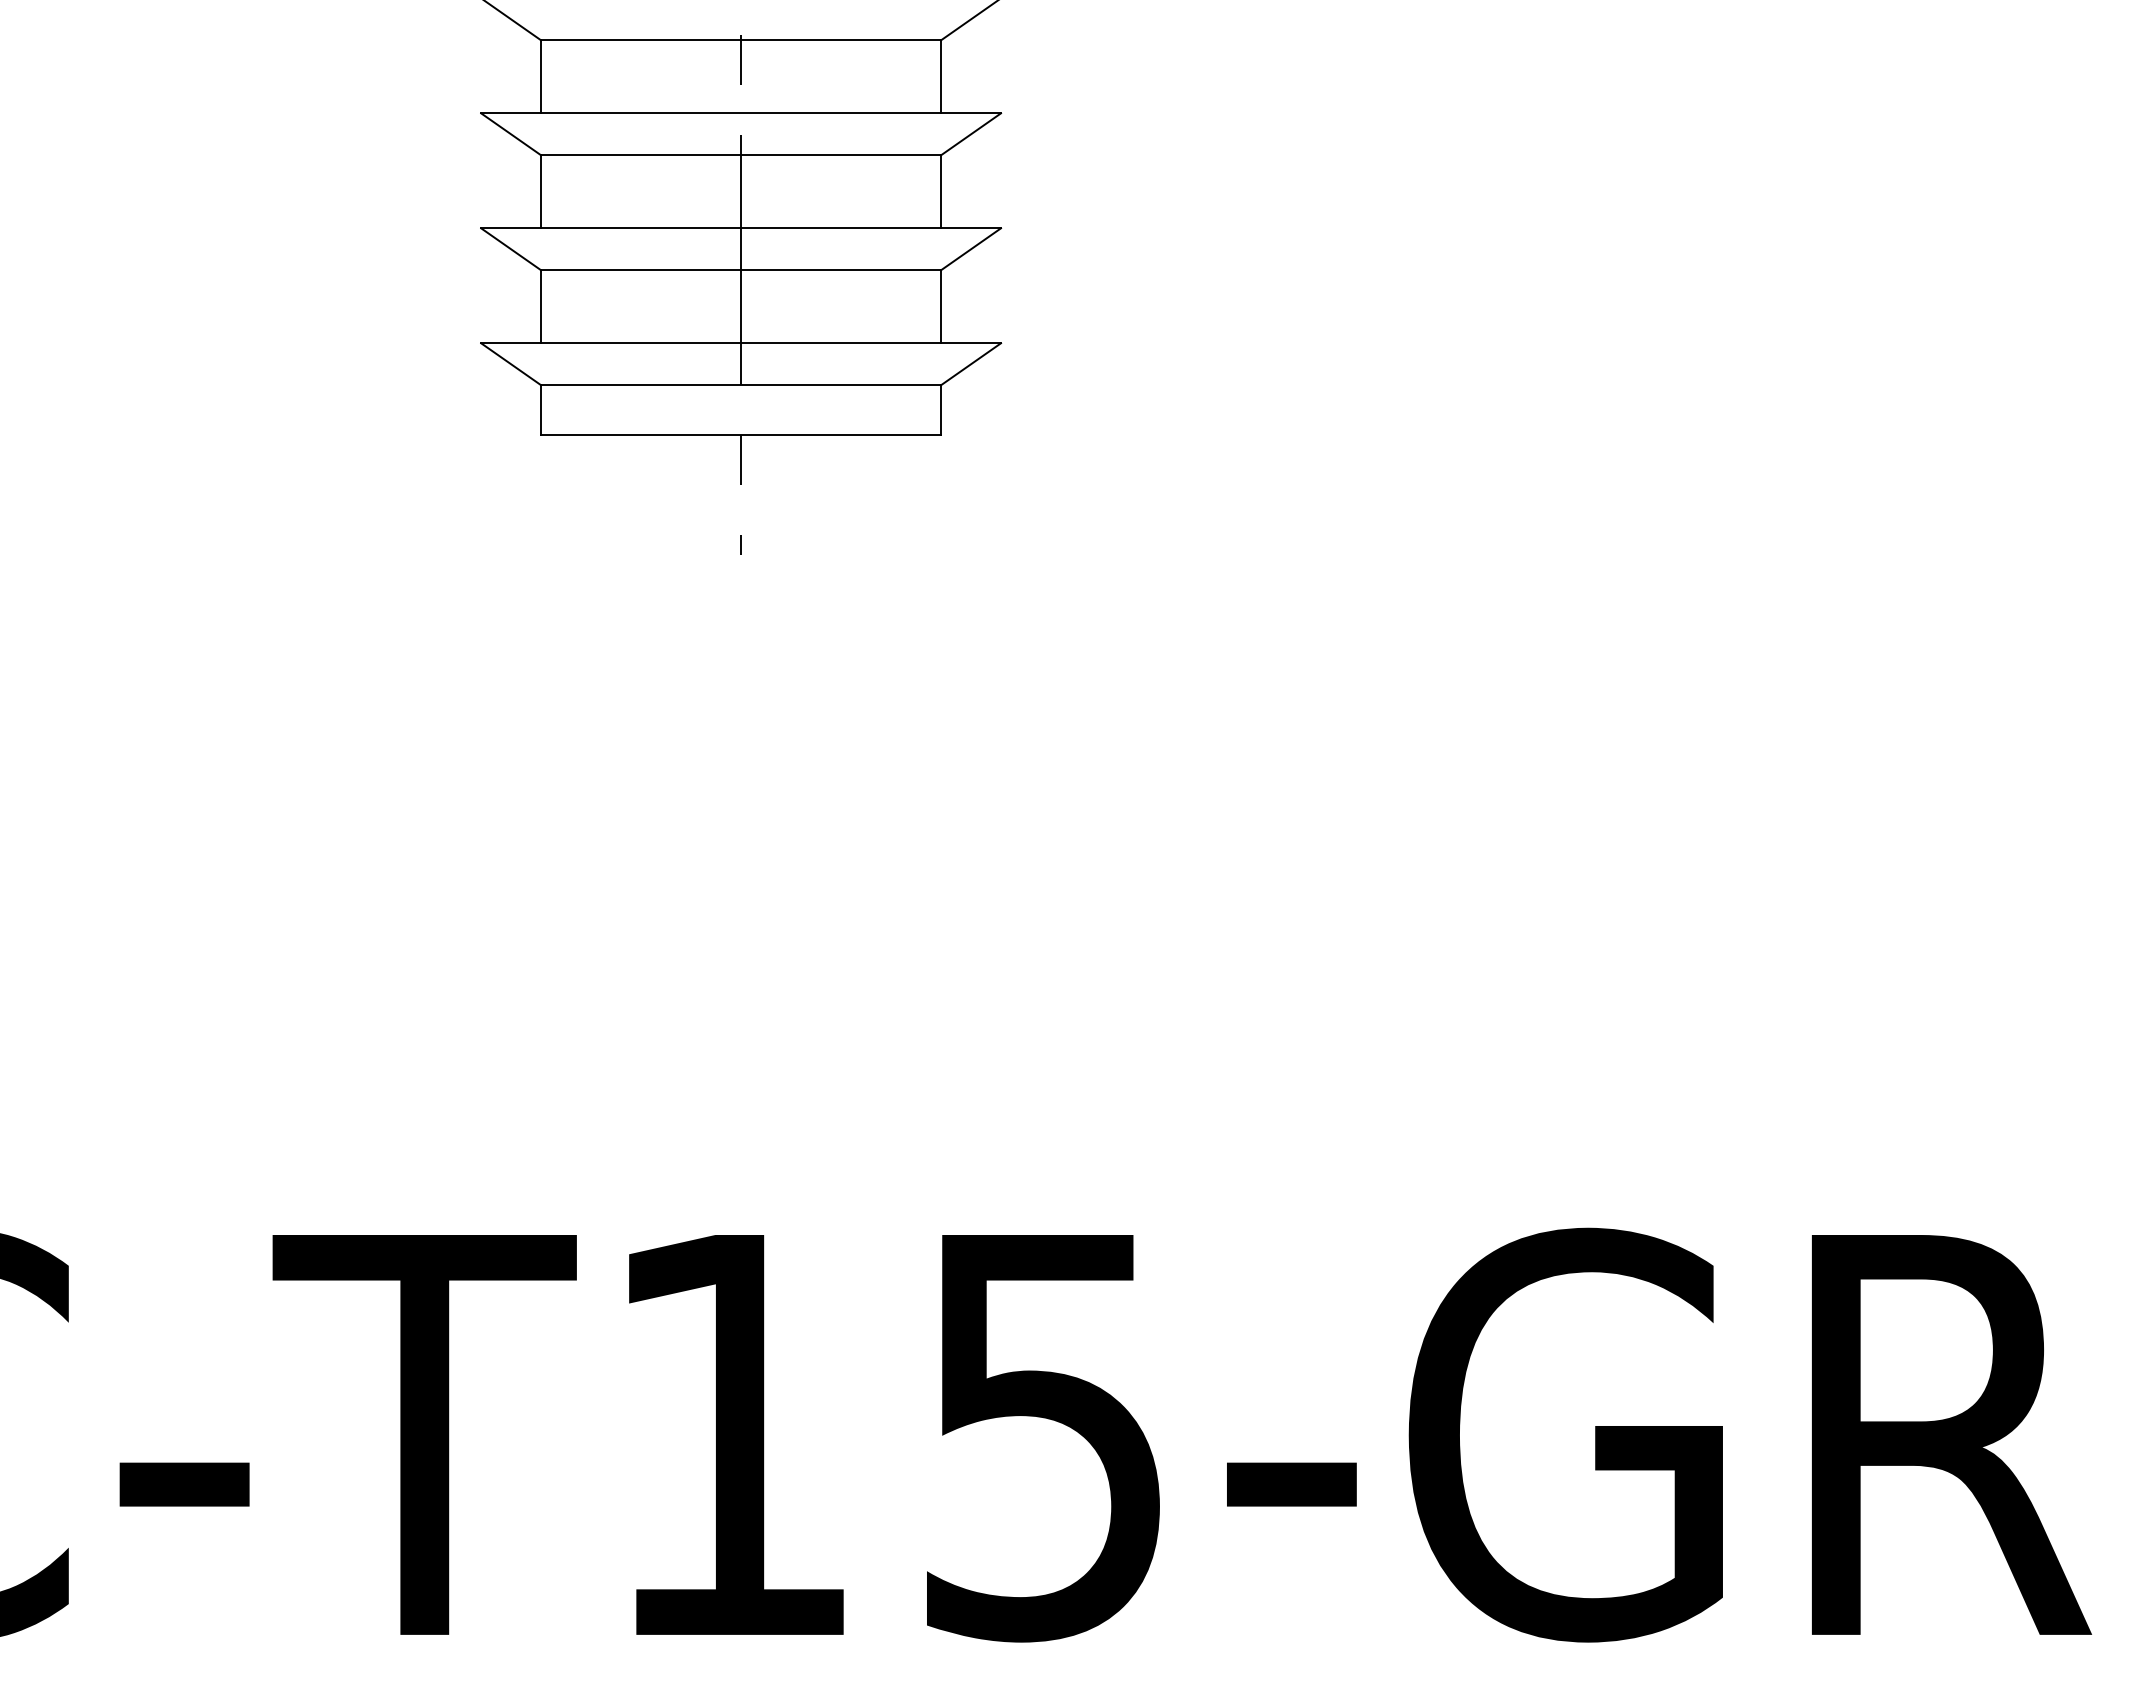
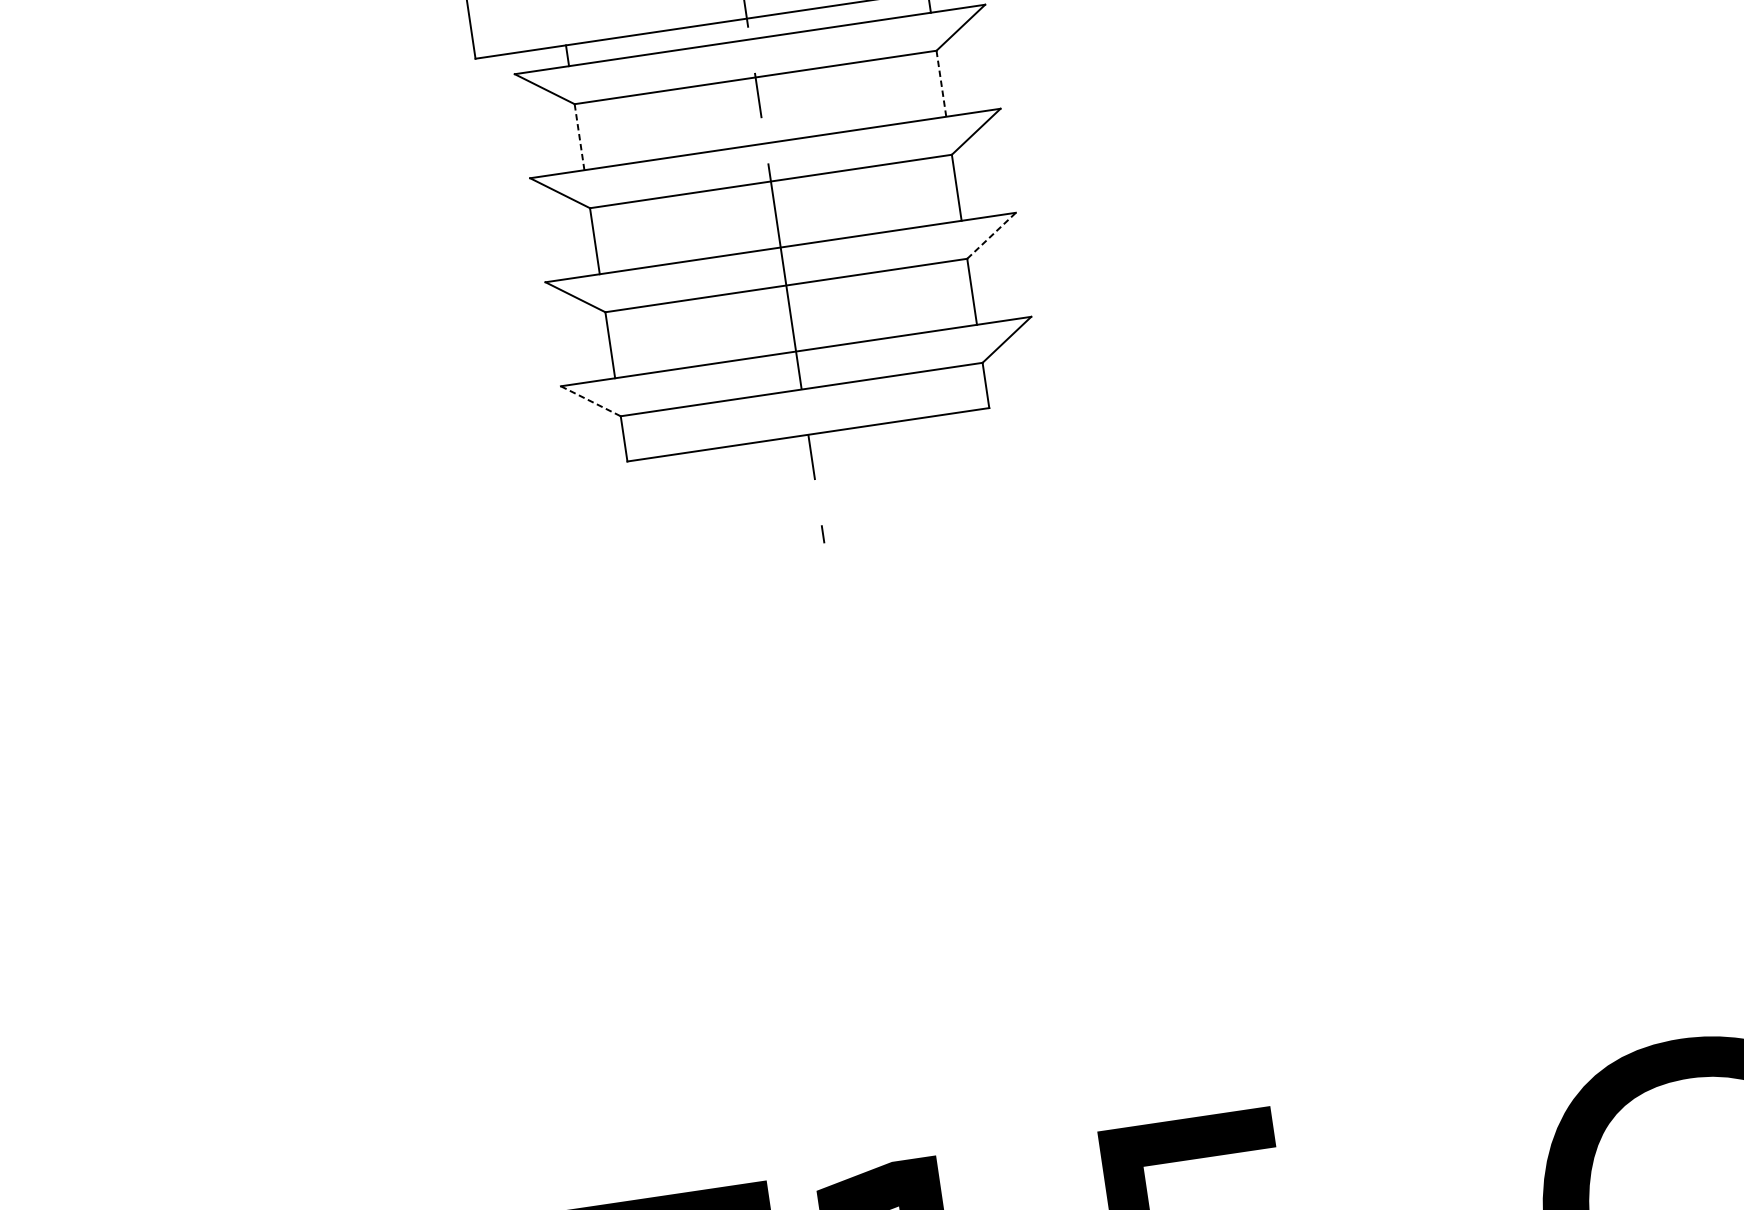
line: (941, 76) -> (941, 83), solid -> dashed
line: (541, 77) -> (579, 137), solid -> dashed
line: (971, 249) -> (992, 235), solid -> dashed
line: (511, 364) -> (591, 401), solid -> dashed

